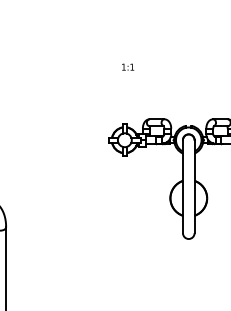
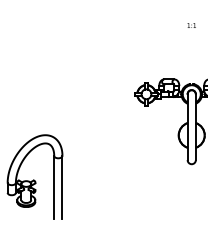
text: (127, 67) -> (191, 25), moved

